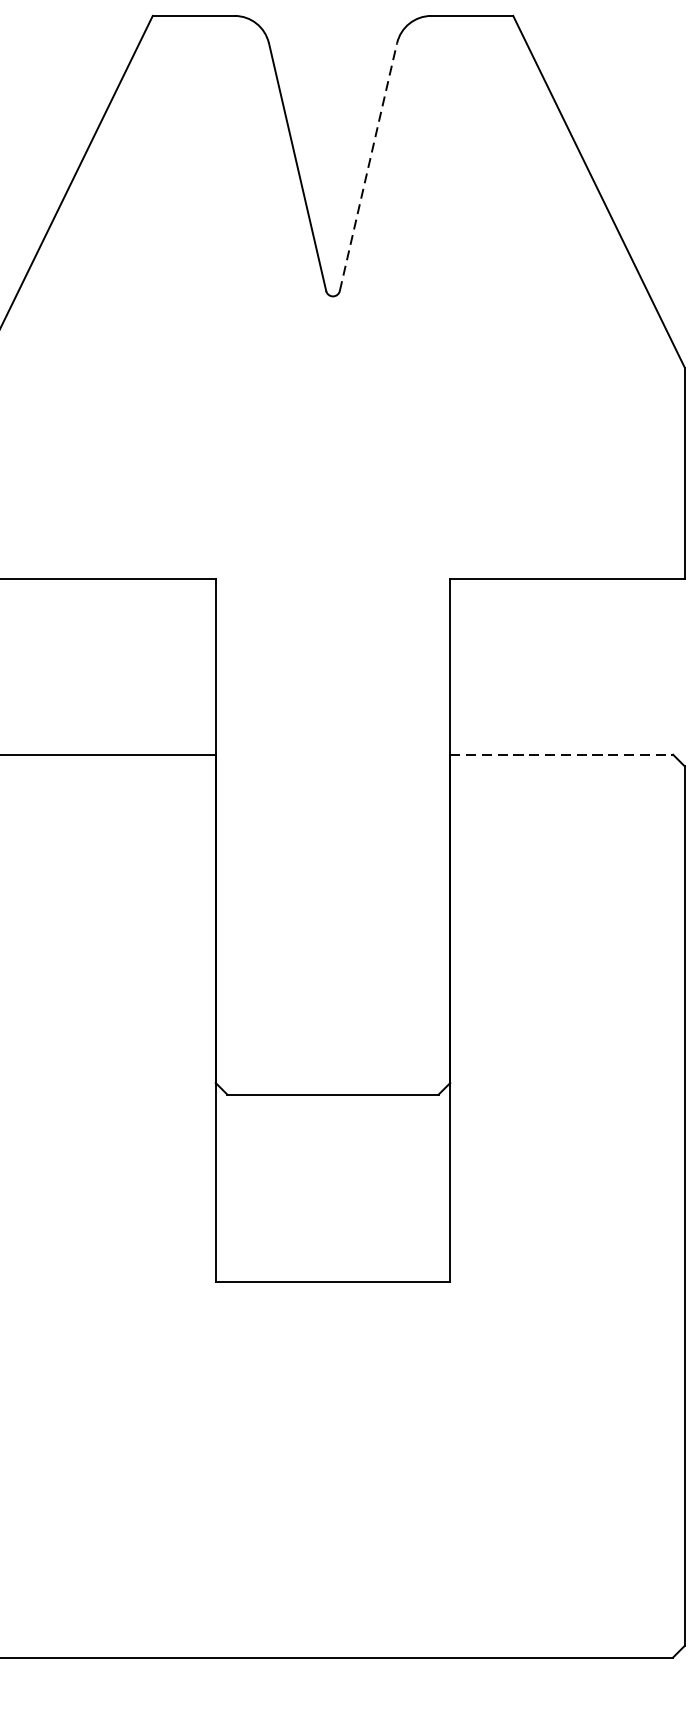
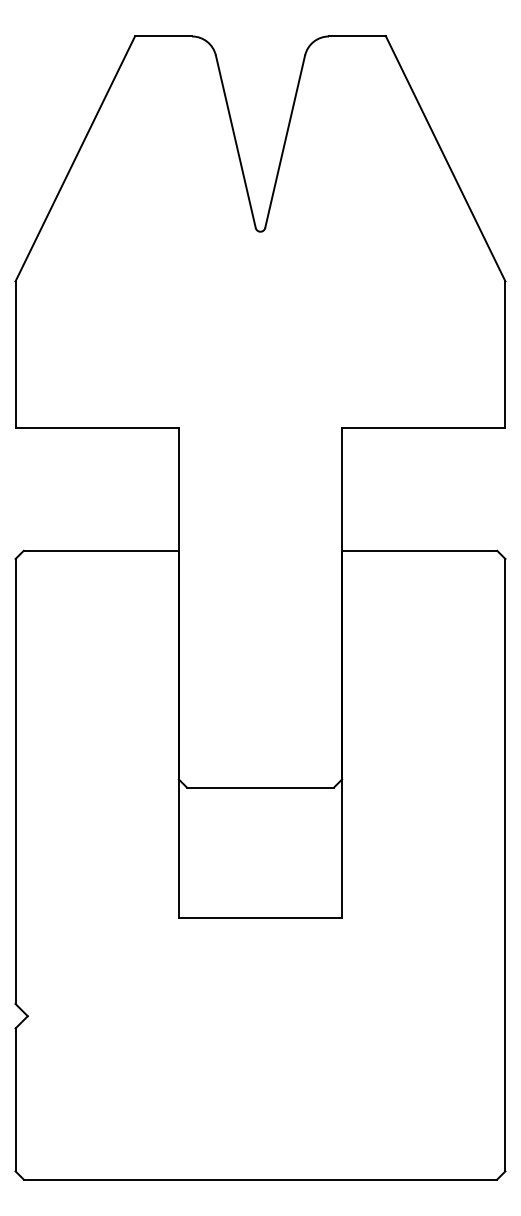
line: (368, 166) -> (285, 141), dashed -> solid
line: (561, 754) -> (419, 550), dashed -> solid

